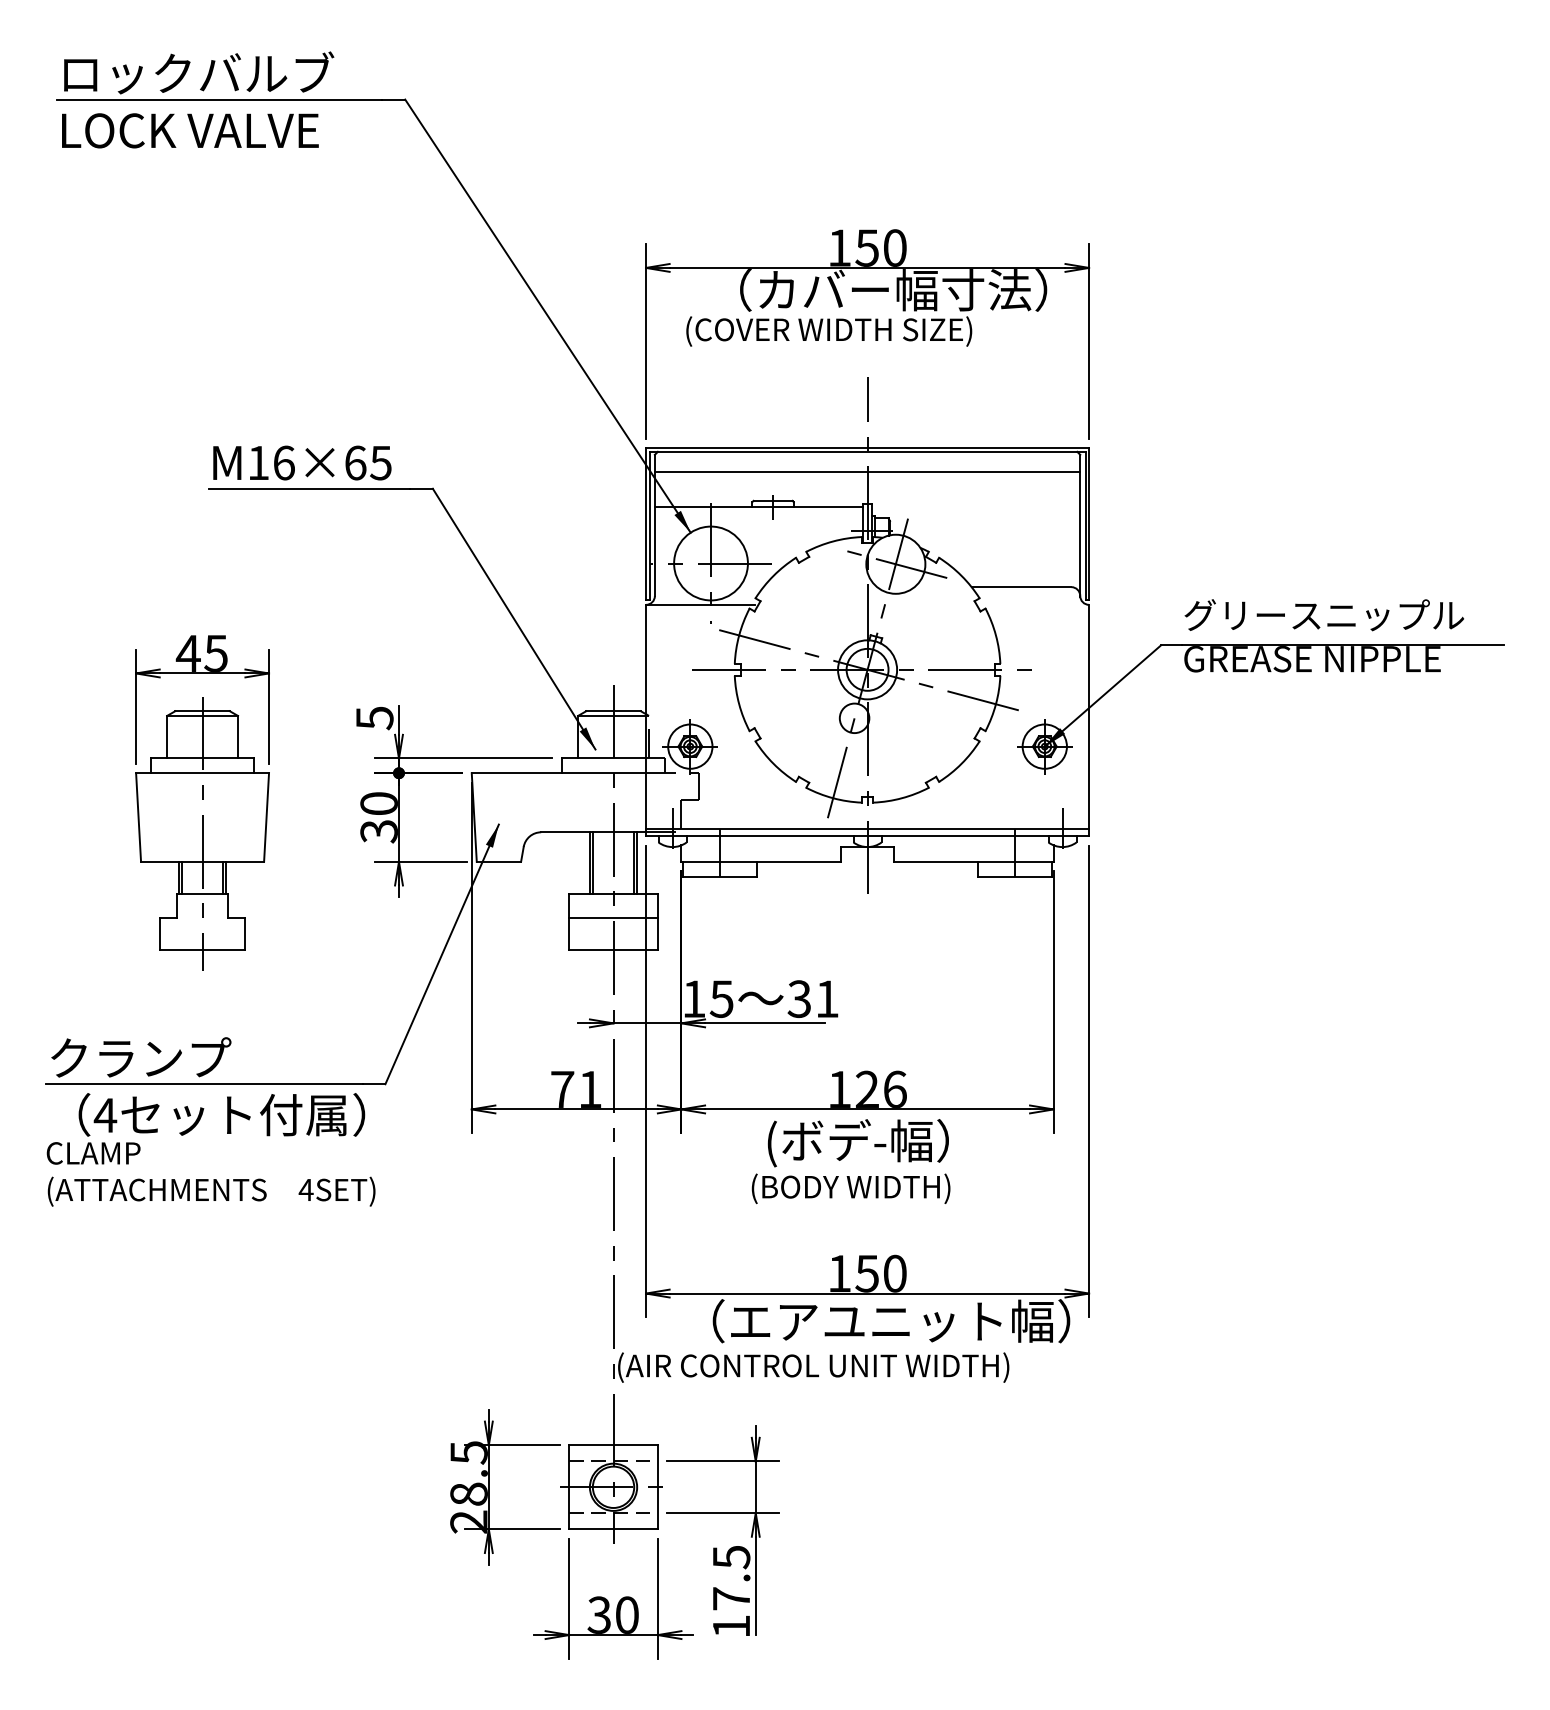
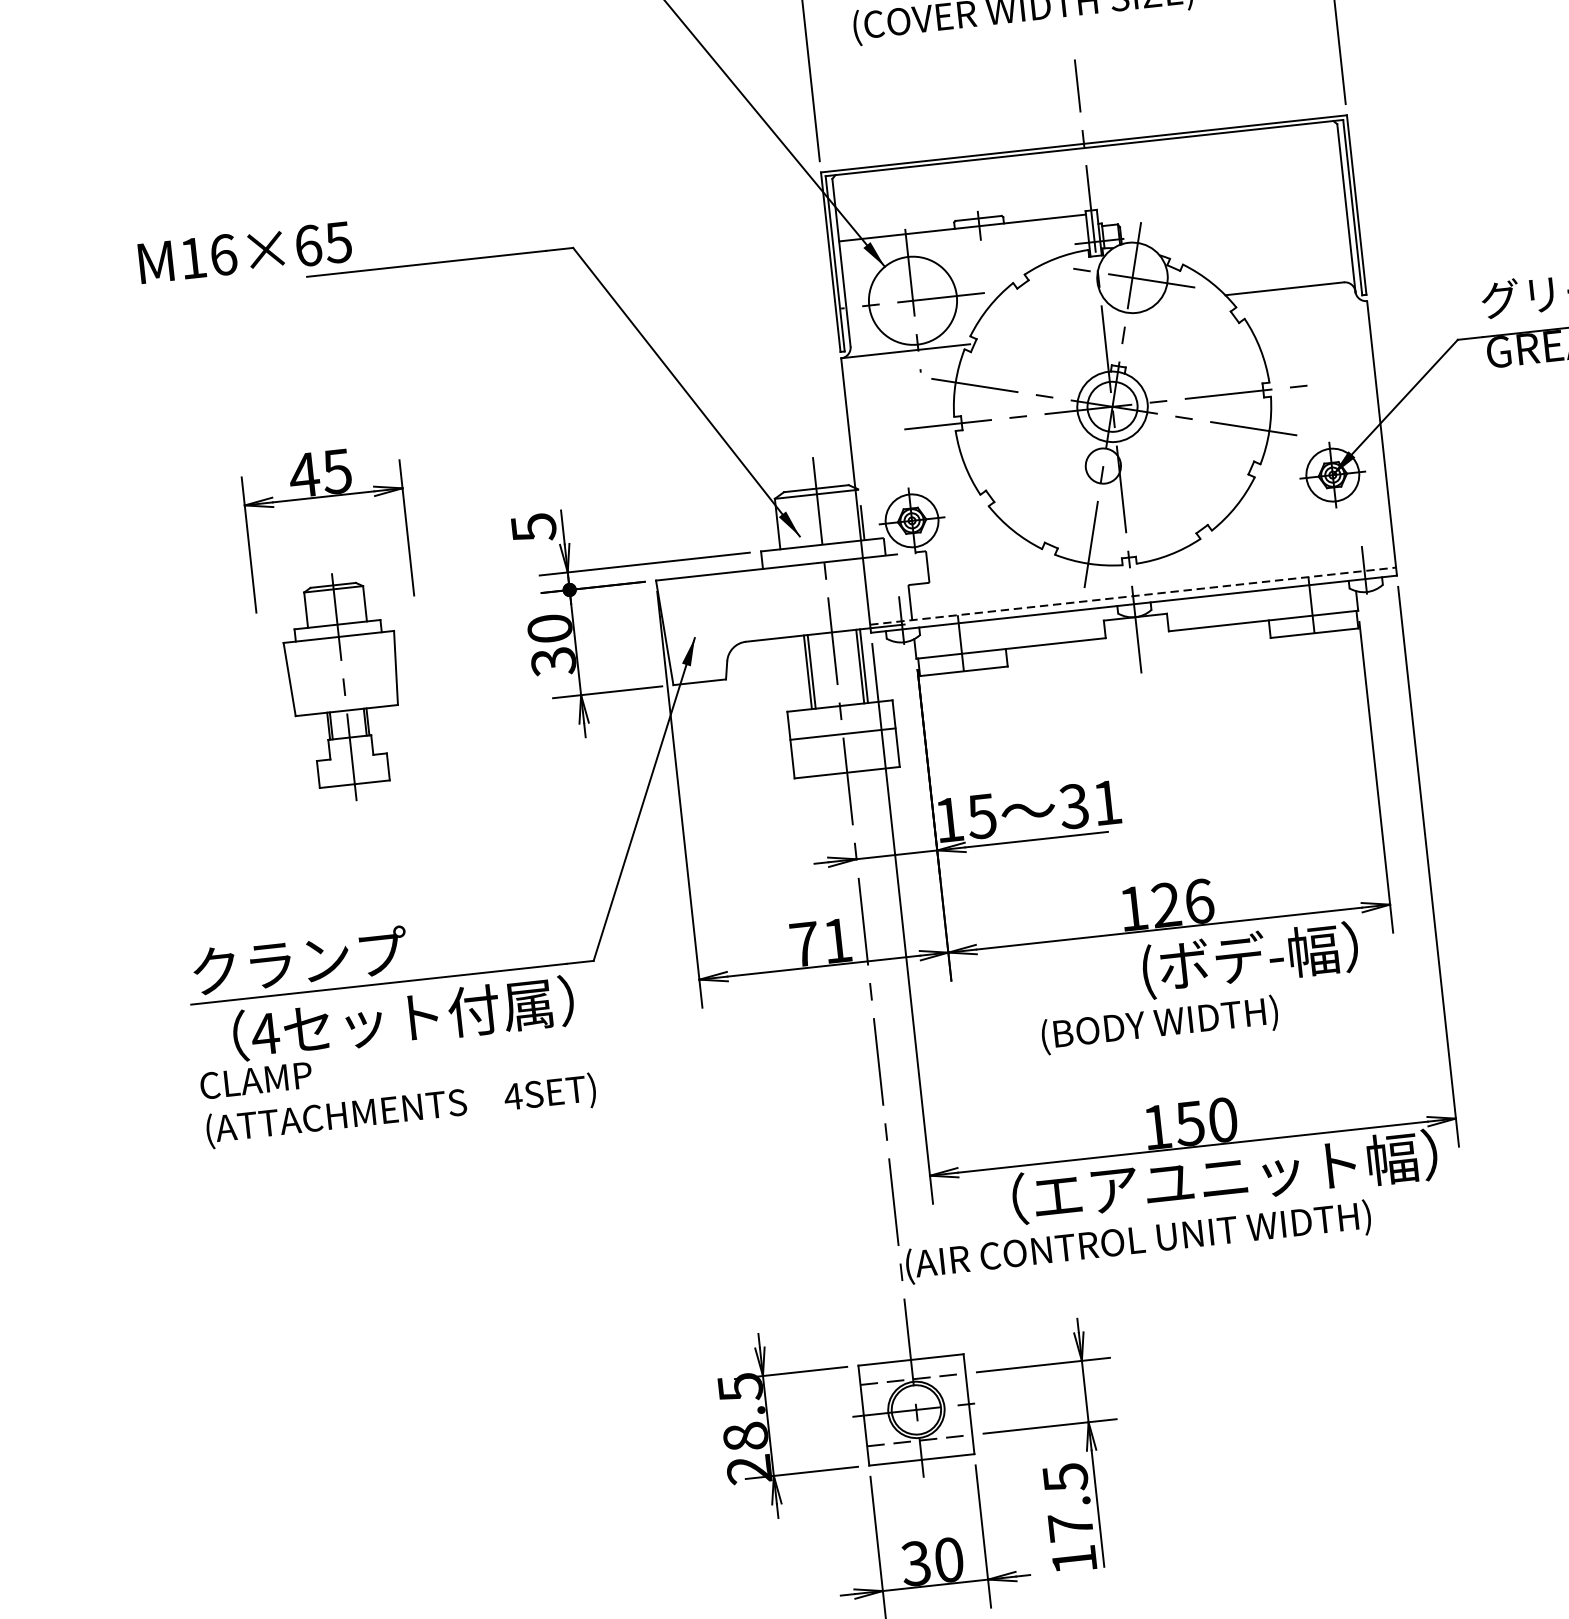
text: (302, 462) -> (245, 252), moved
line: (867, 471) -> (1086, 171), removed
line: (867, 829) -> (1133, 596), solid -> dashed
part: (202, 833) -> (344, 686), size x0.7
text: (858, 1143) -> (1250, 960), moved

